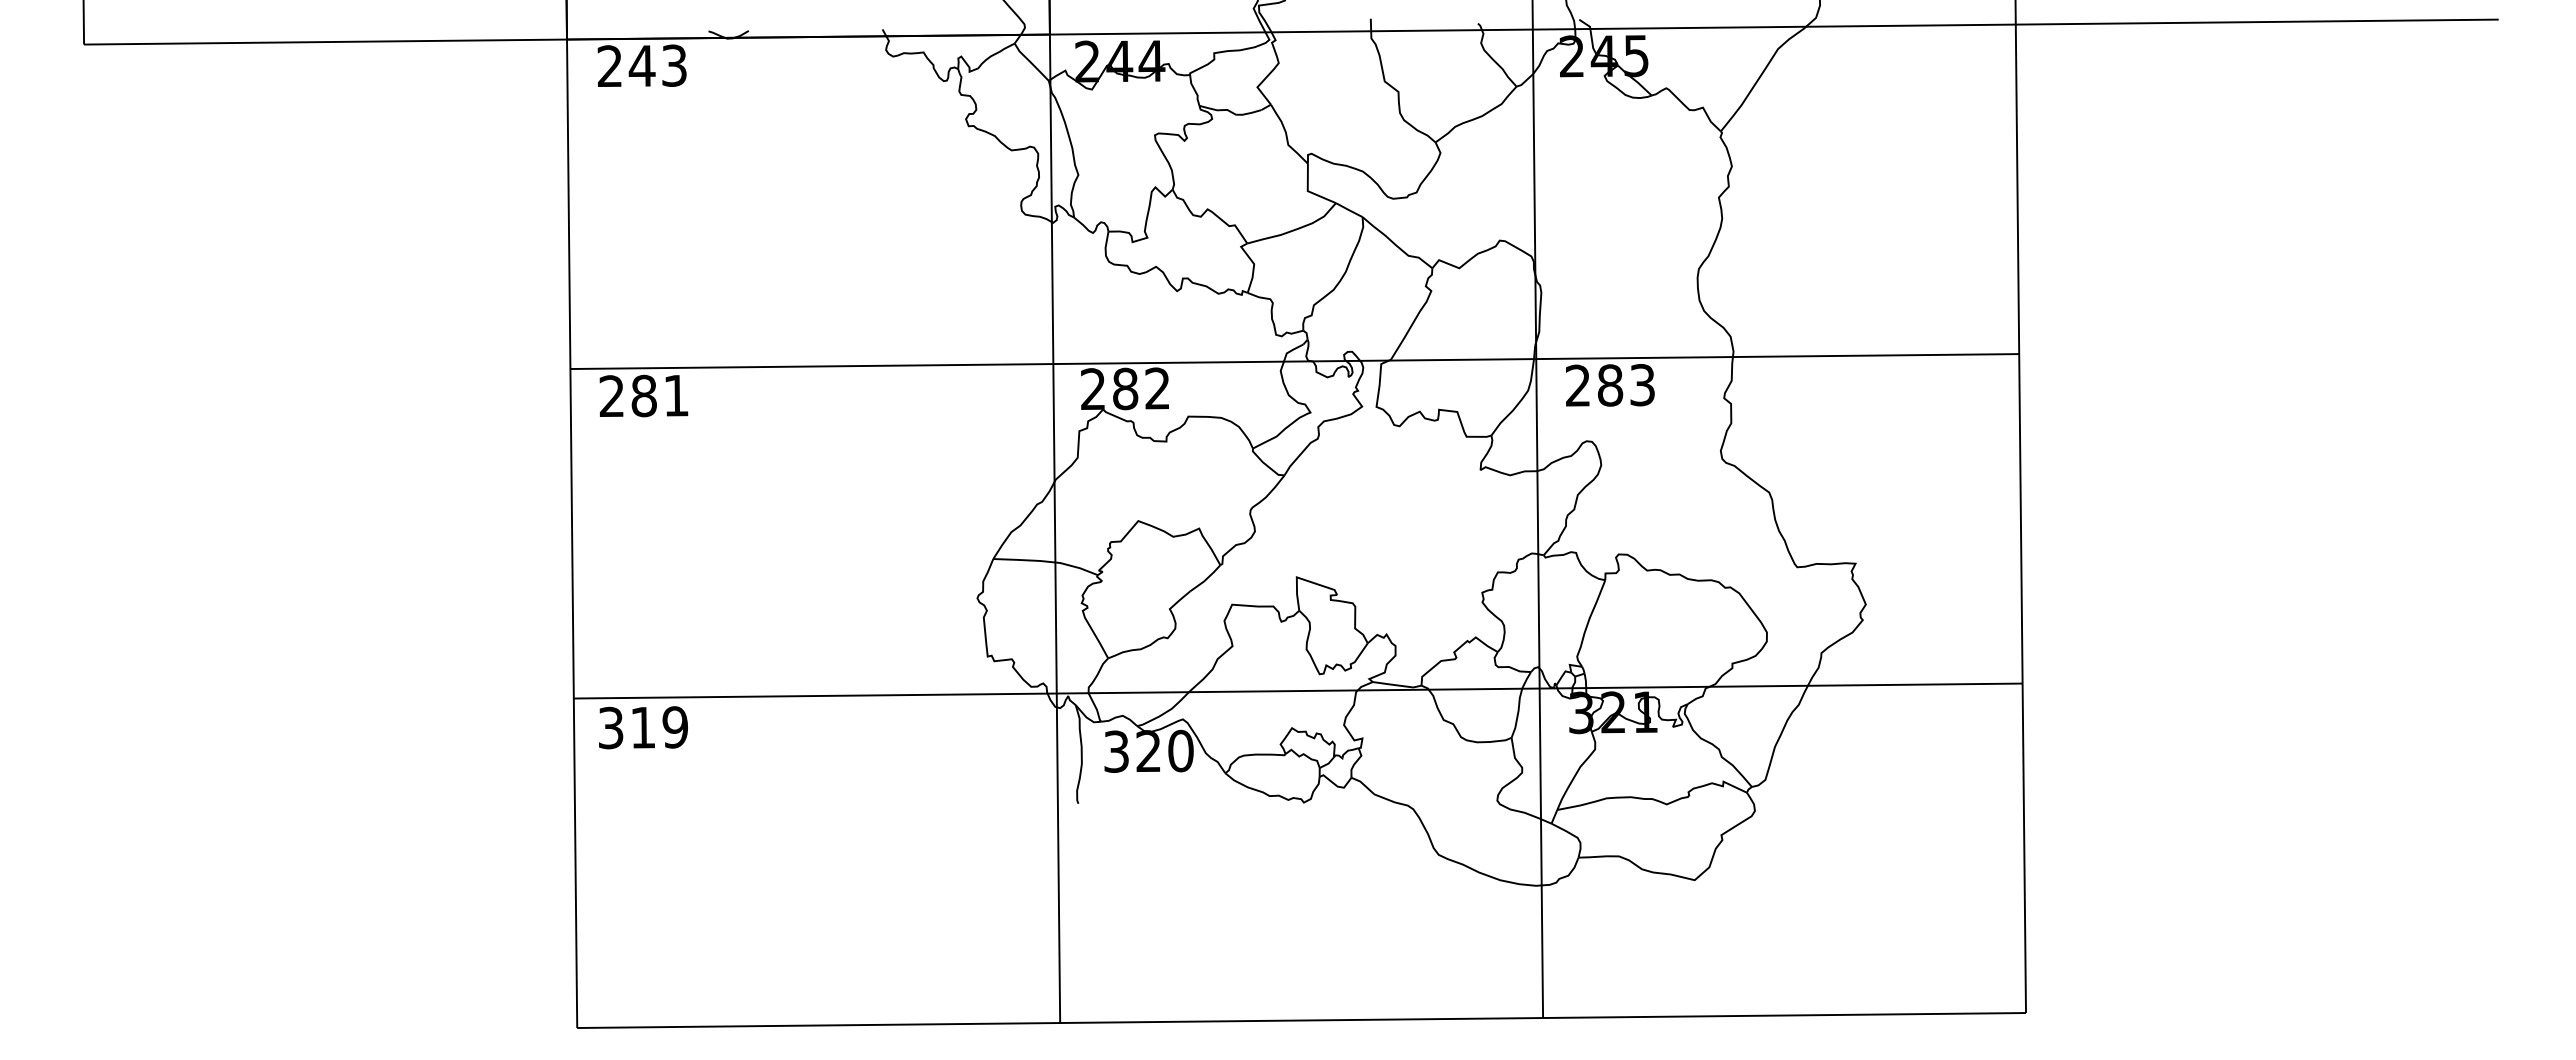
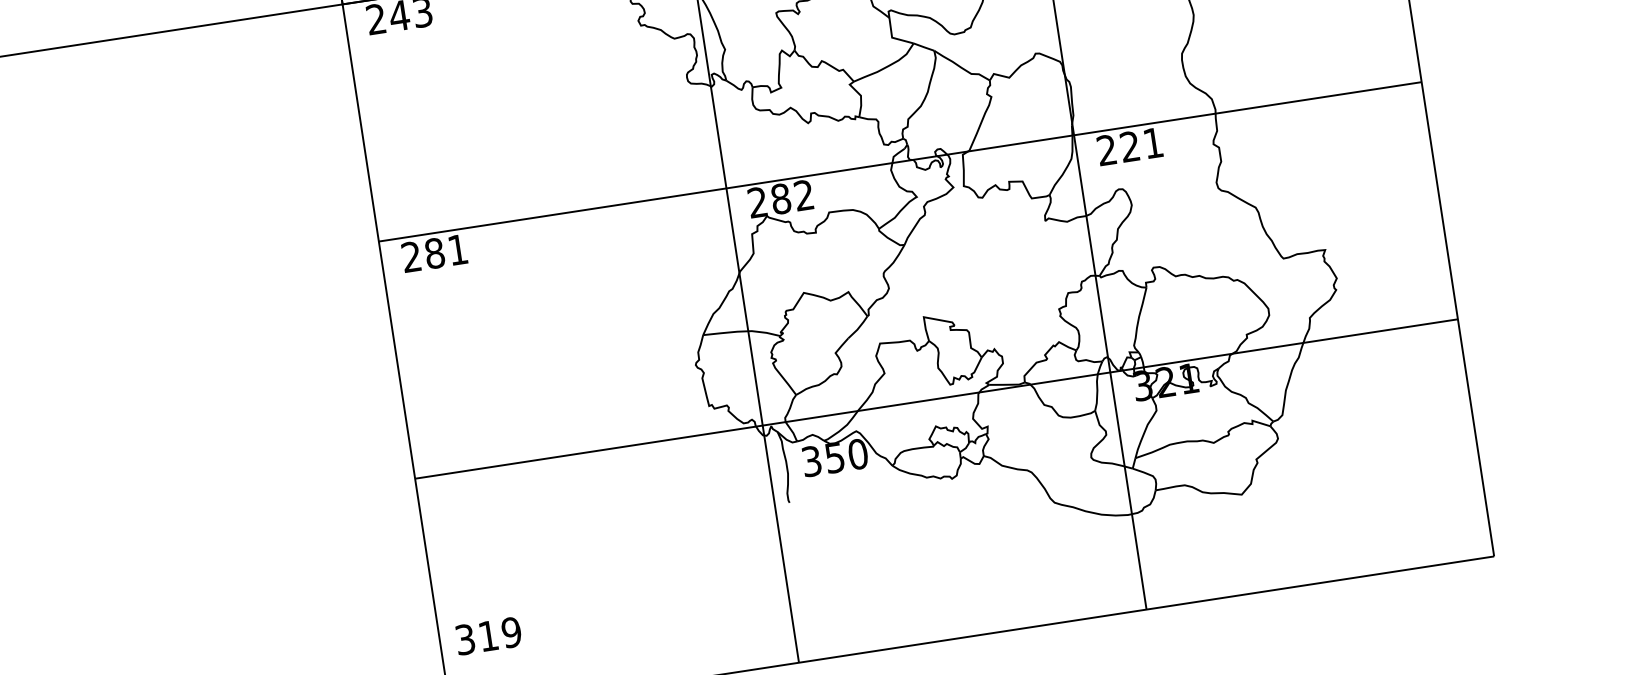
text: (1626, 385) -> (1141, 145), 283 -> 221
text: (643, 727) -> (488, 635), moved
text: (1148, 751) -> (834, 457), 320 -> 350

